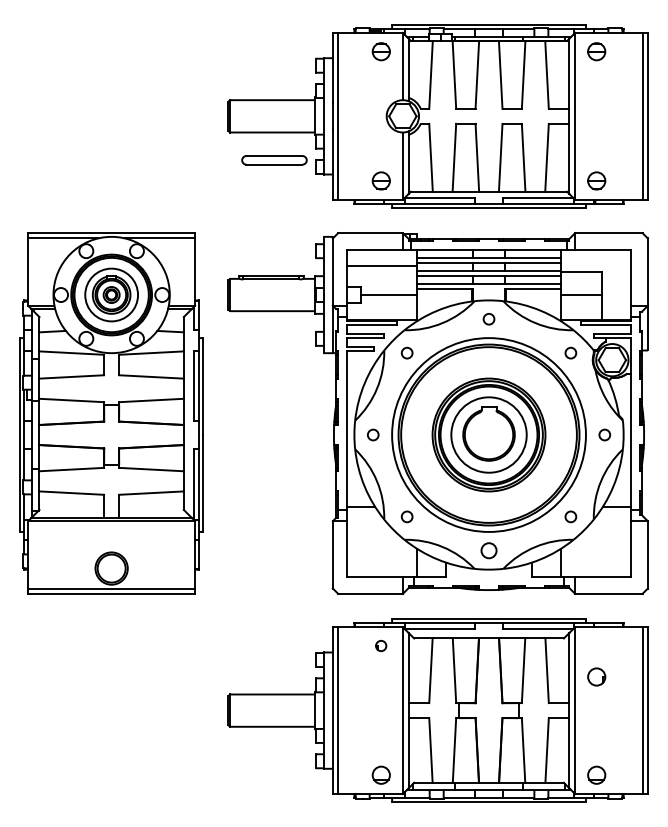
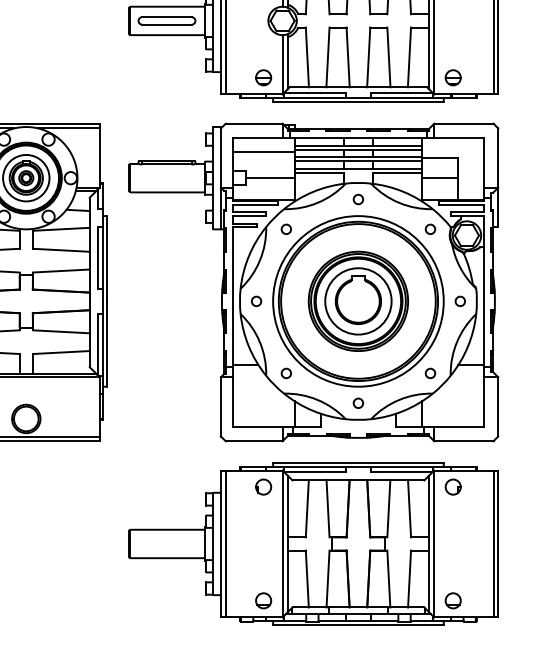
part: (274, 160) -> (166, 21), moved
circle: (488, 550) -> (357, 403), size x0.71
part: (380, 645) -> (262, 486), size x1.67
part: (596, 676) -> (453, 486), moved

